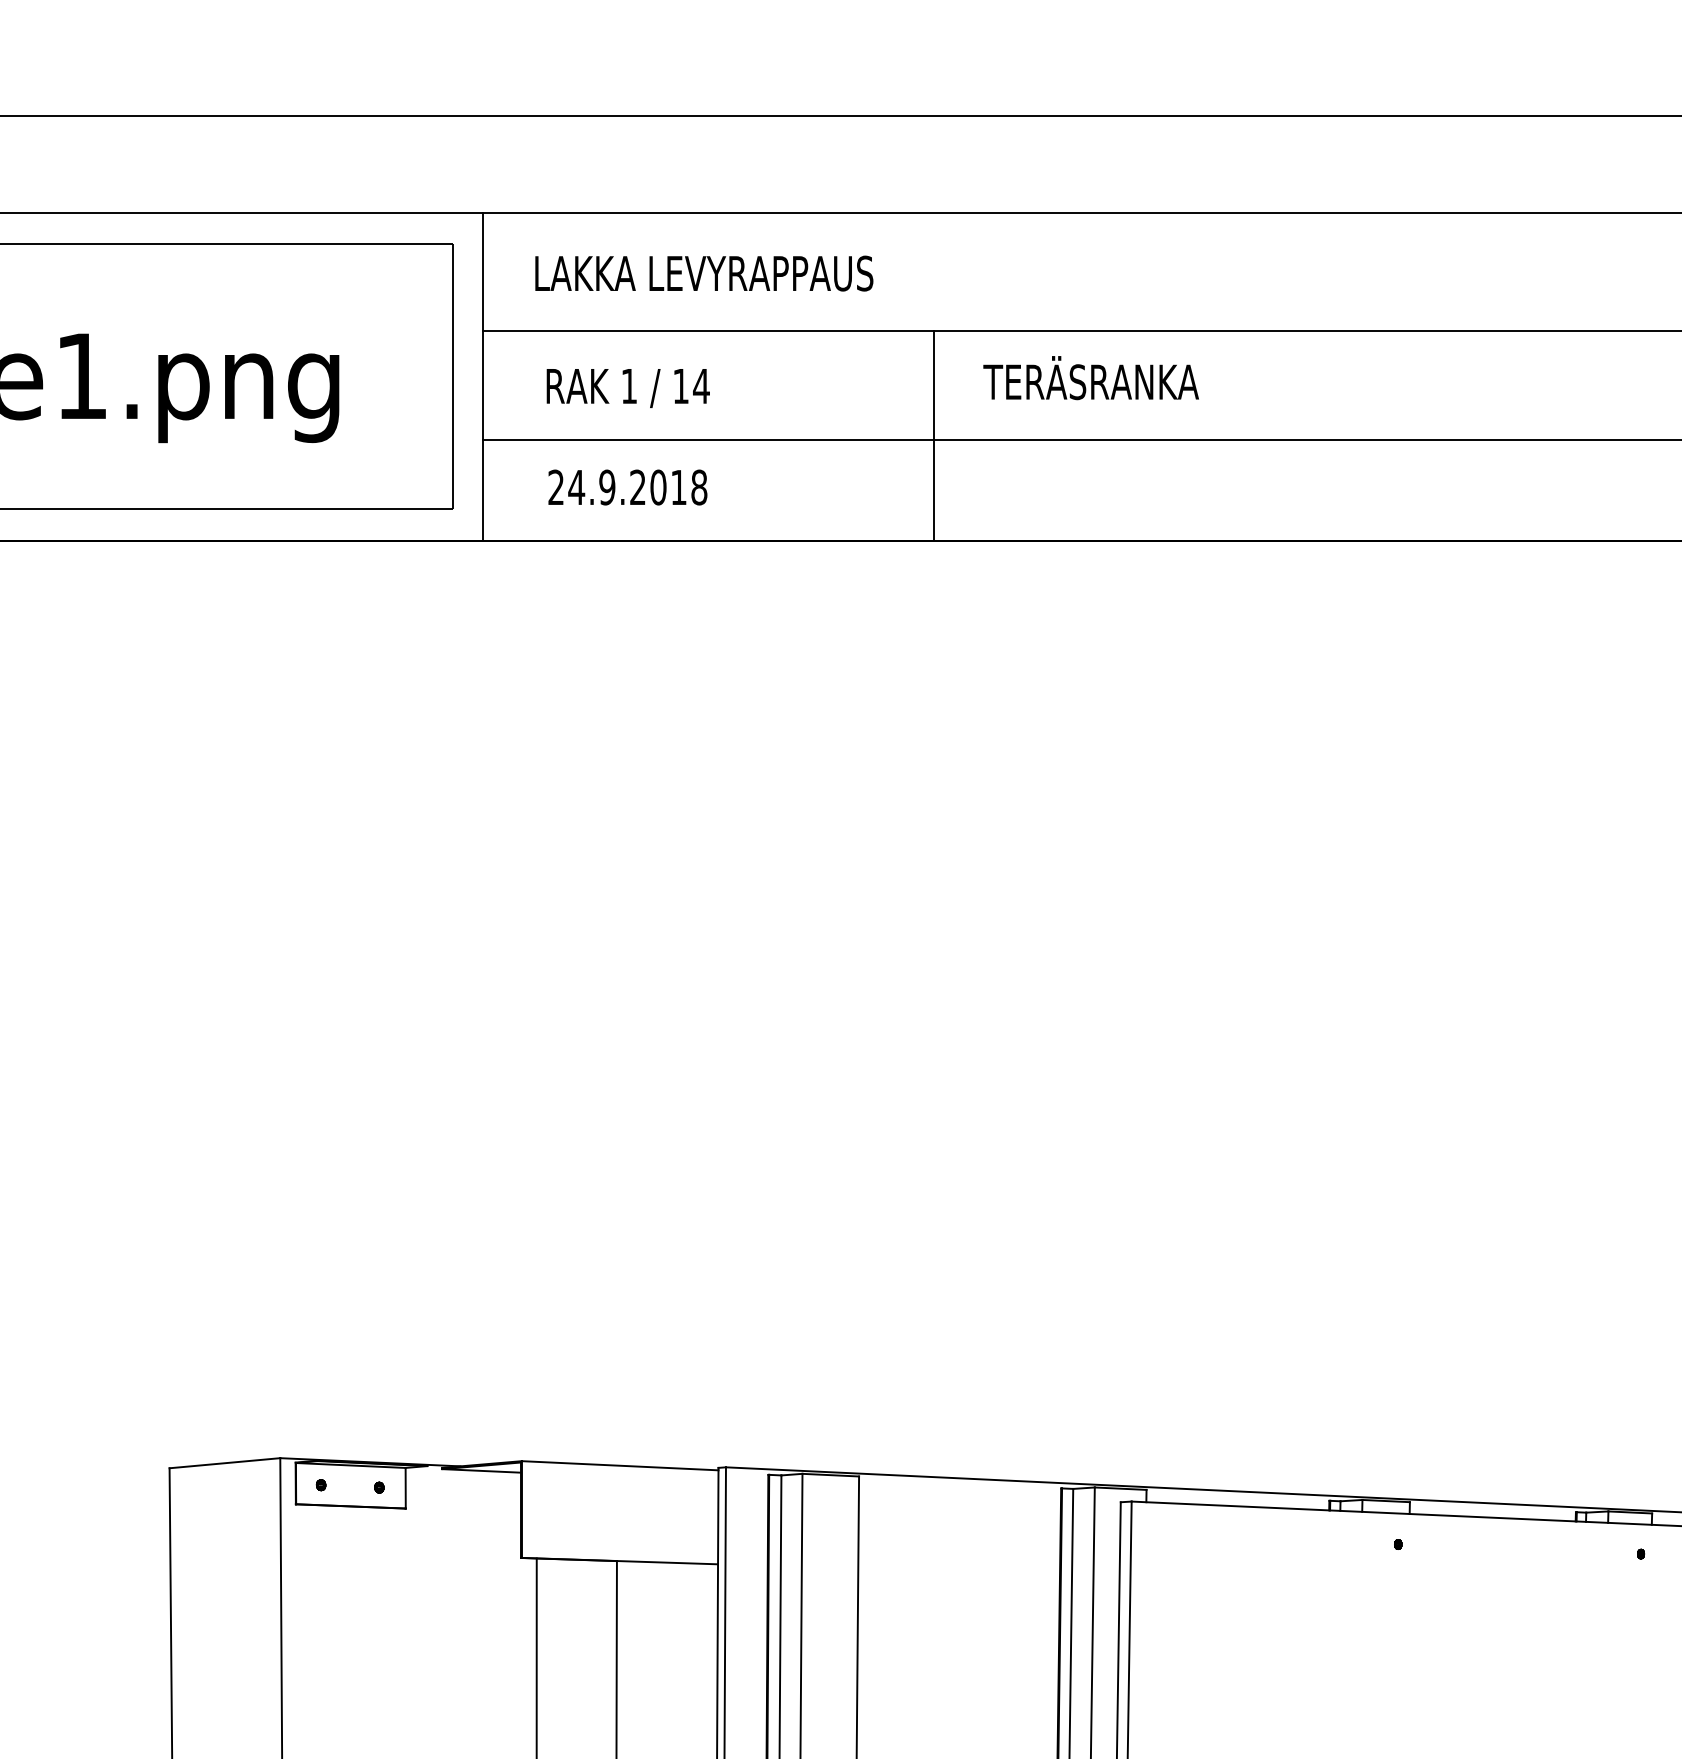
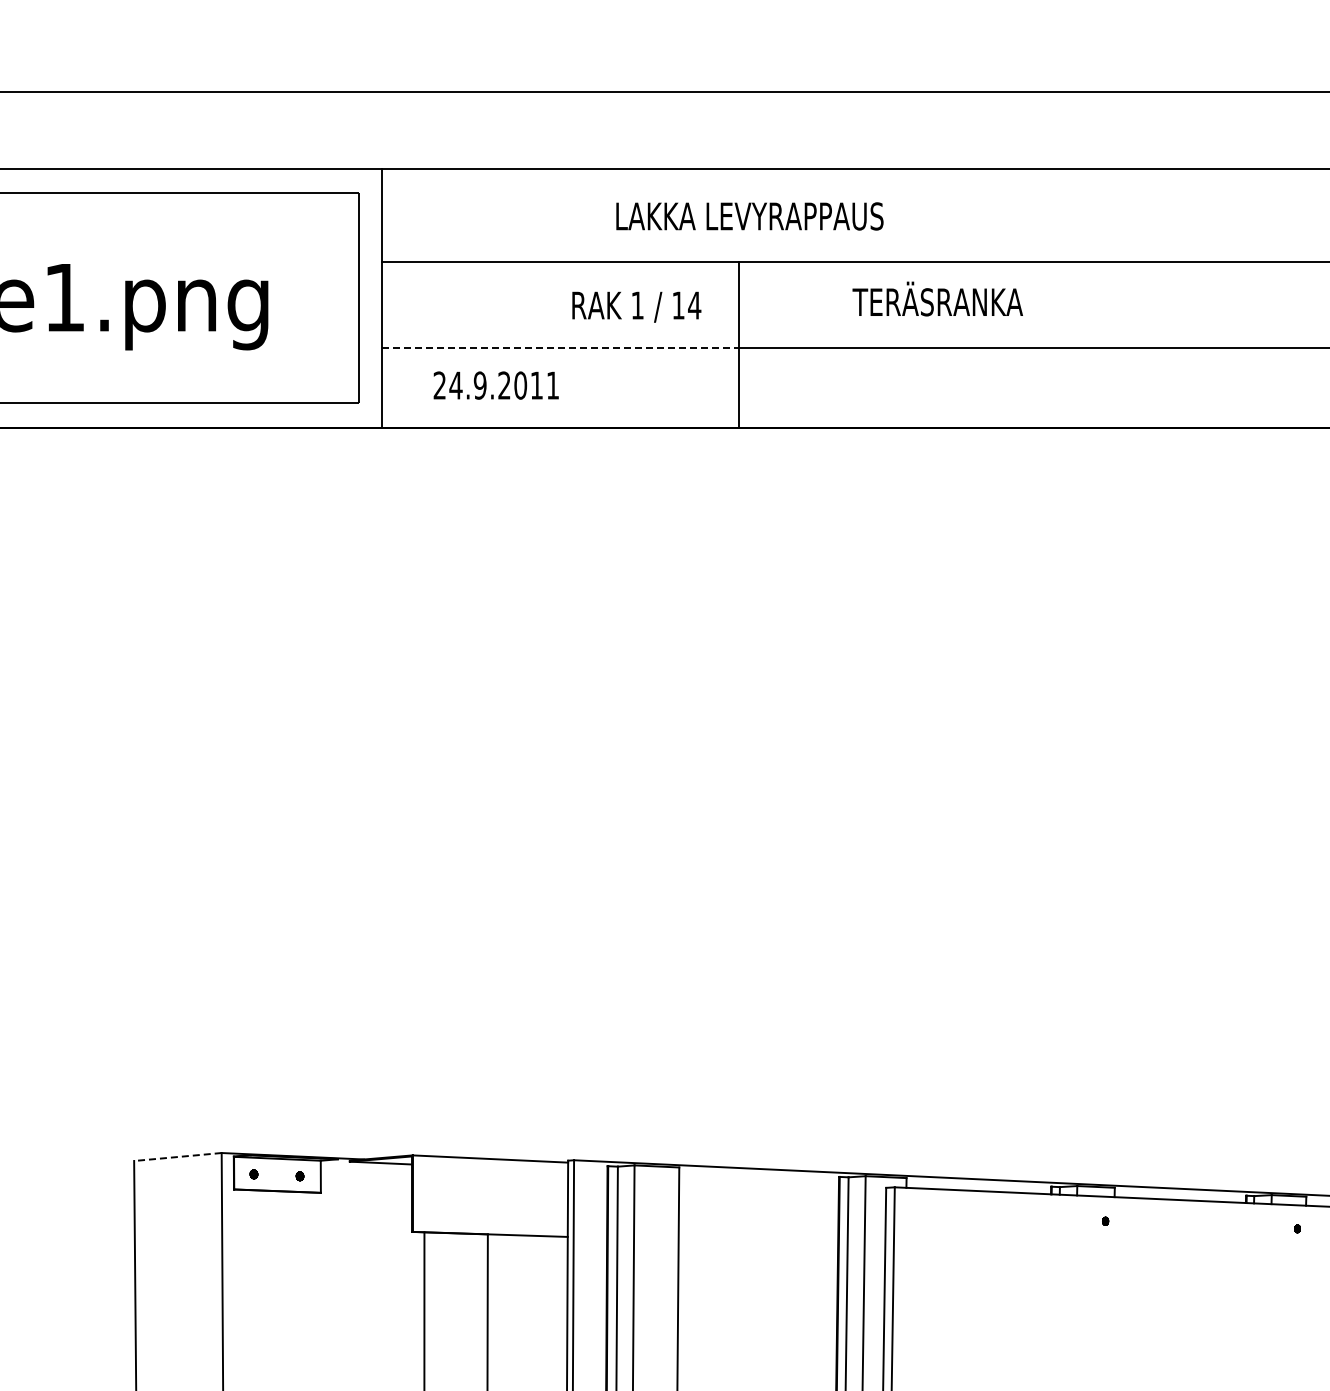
text: (703, 273) -> (749, 216), moved
text: (1090, 377) -> (937, 298), moved
text: (627, 387) -> (636, 306), moved
line: (708, 440) -> (560, 348), solid -> dashed
text: (698, 487) -> (552, 385), 24.9.2018 -> 24.9.2011
line: (224, 1463) -> (177, 1157), solid -> dashed

